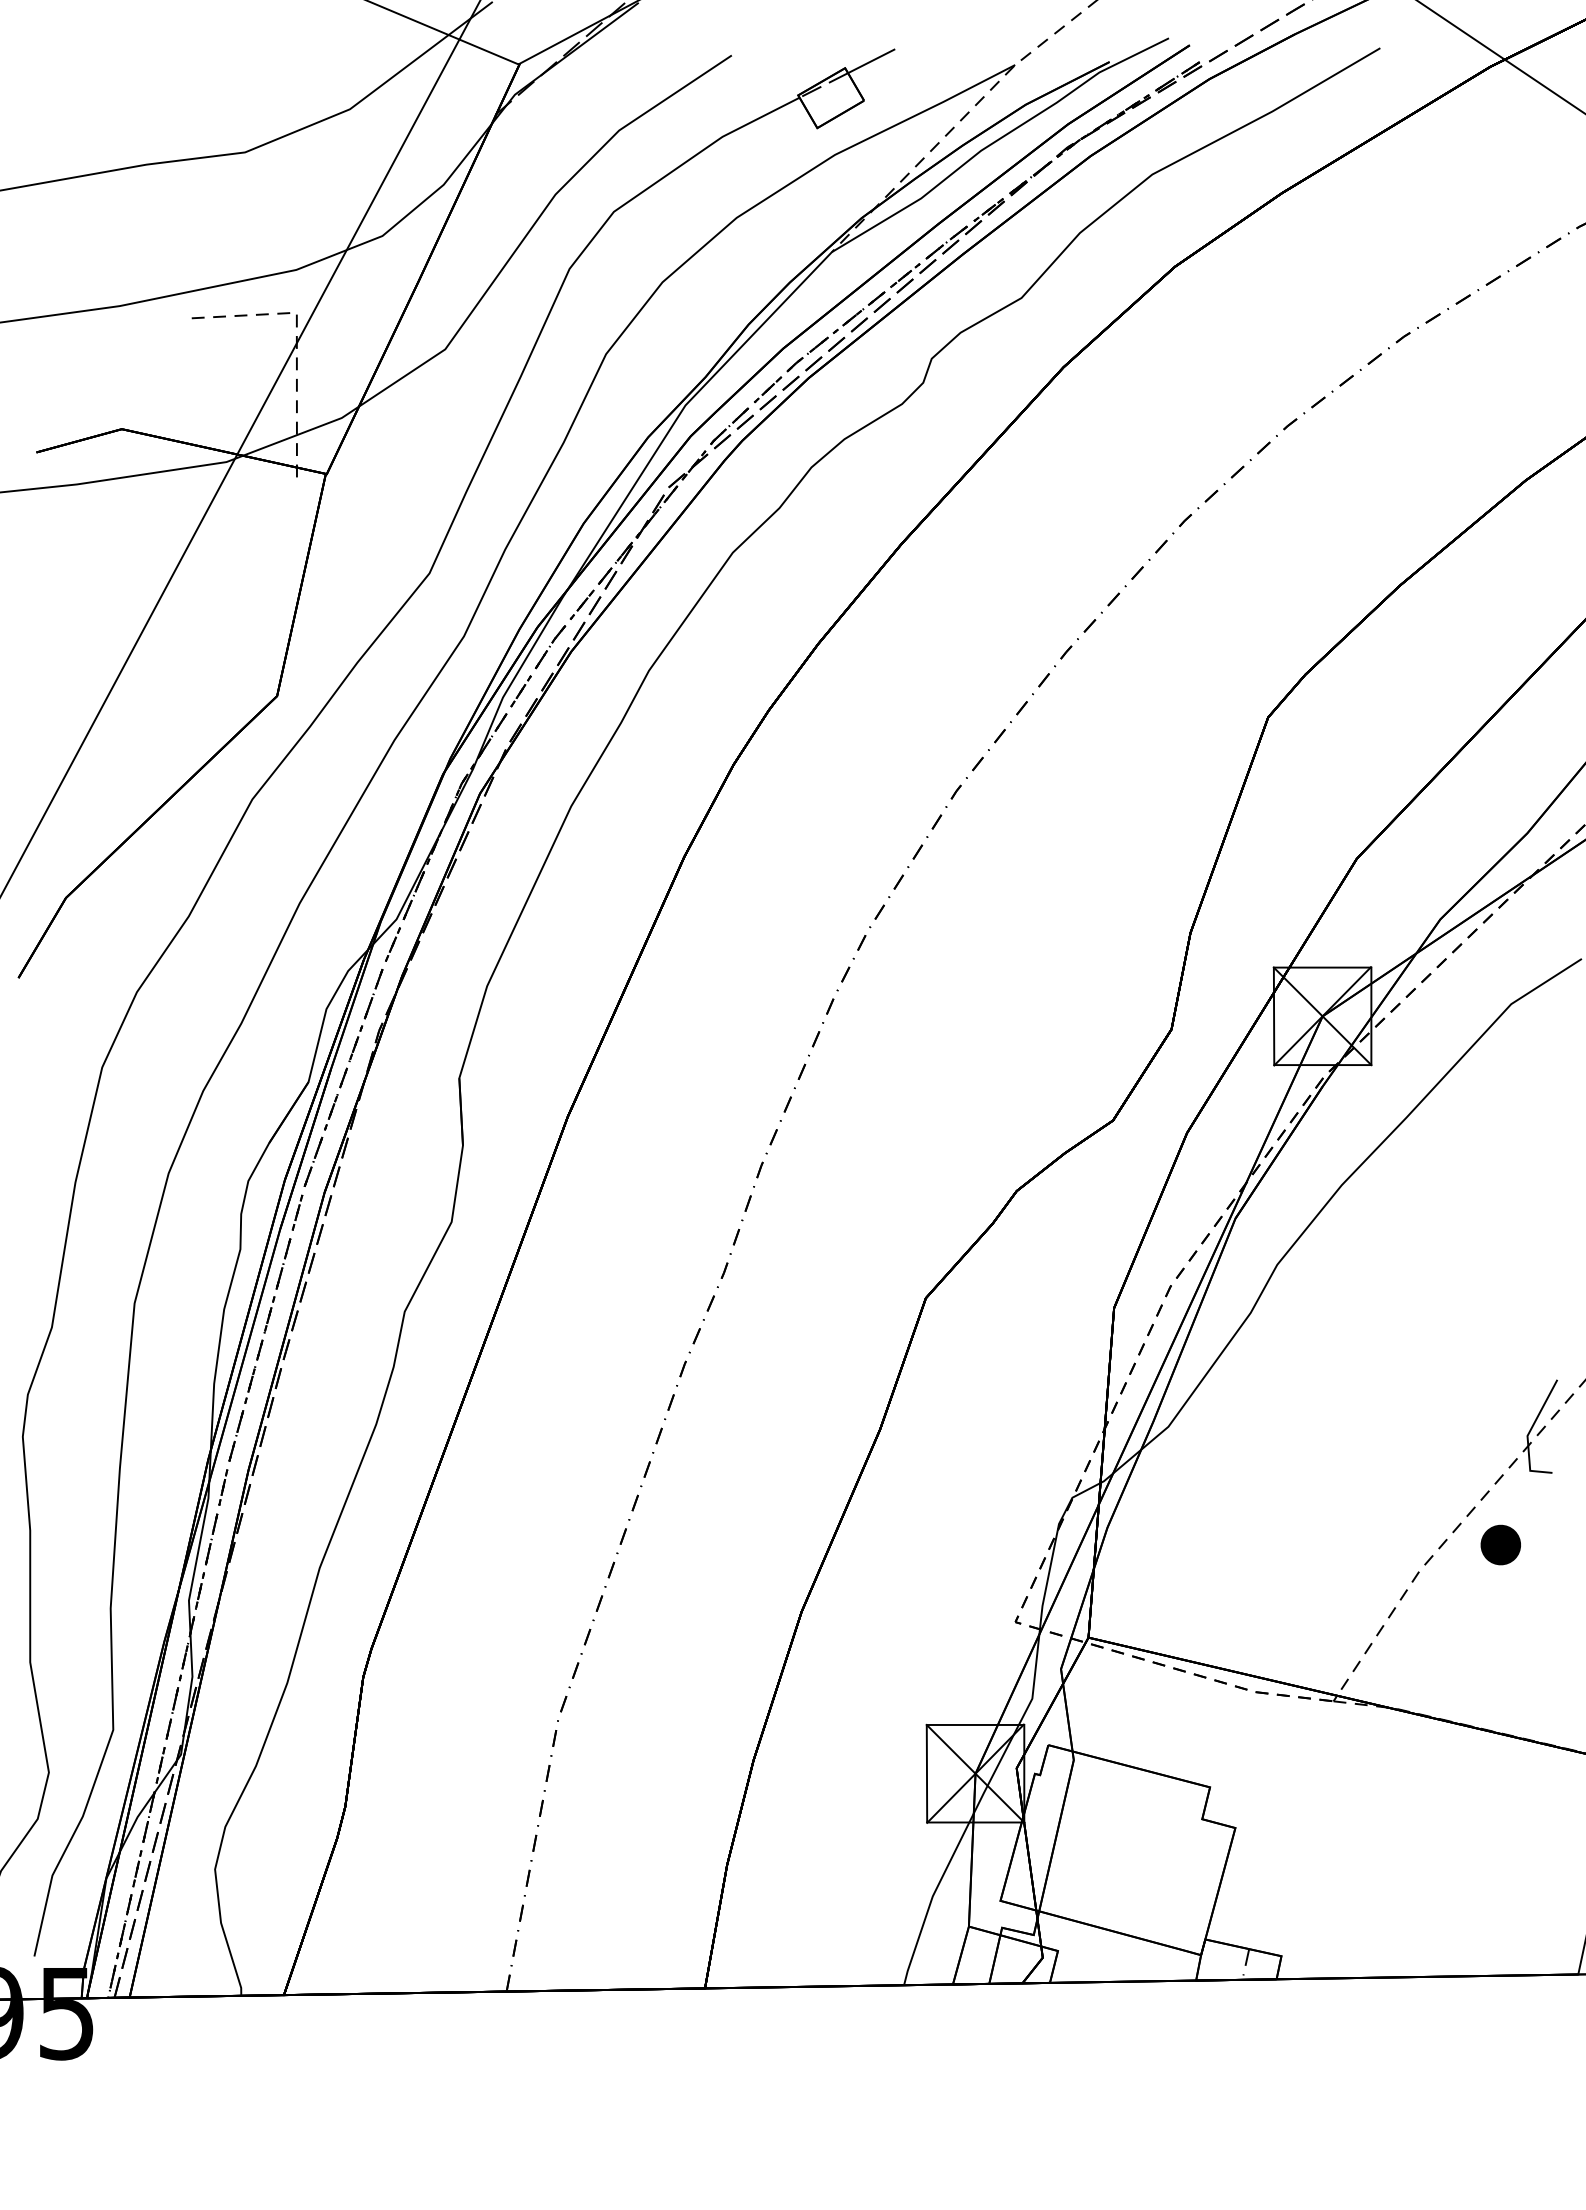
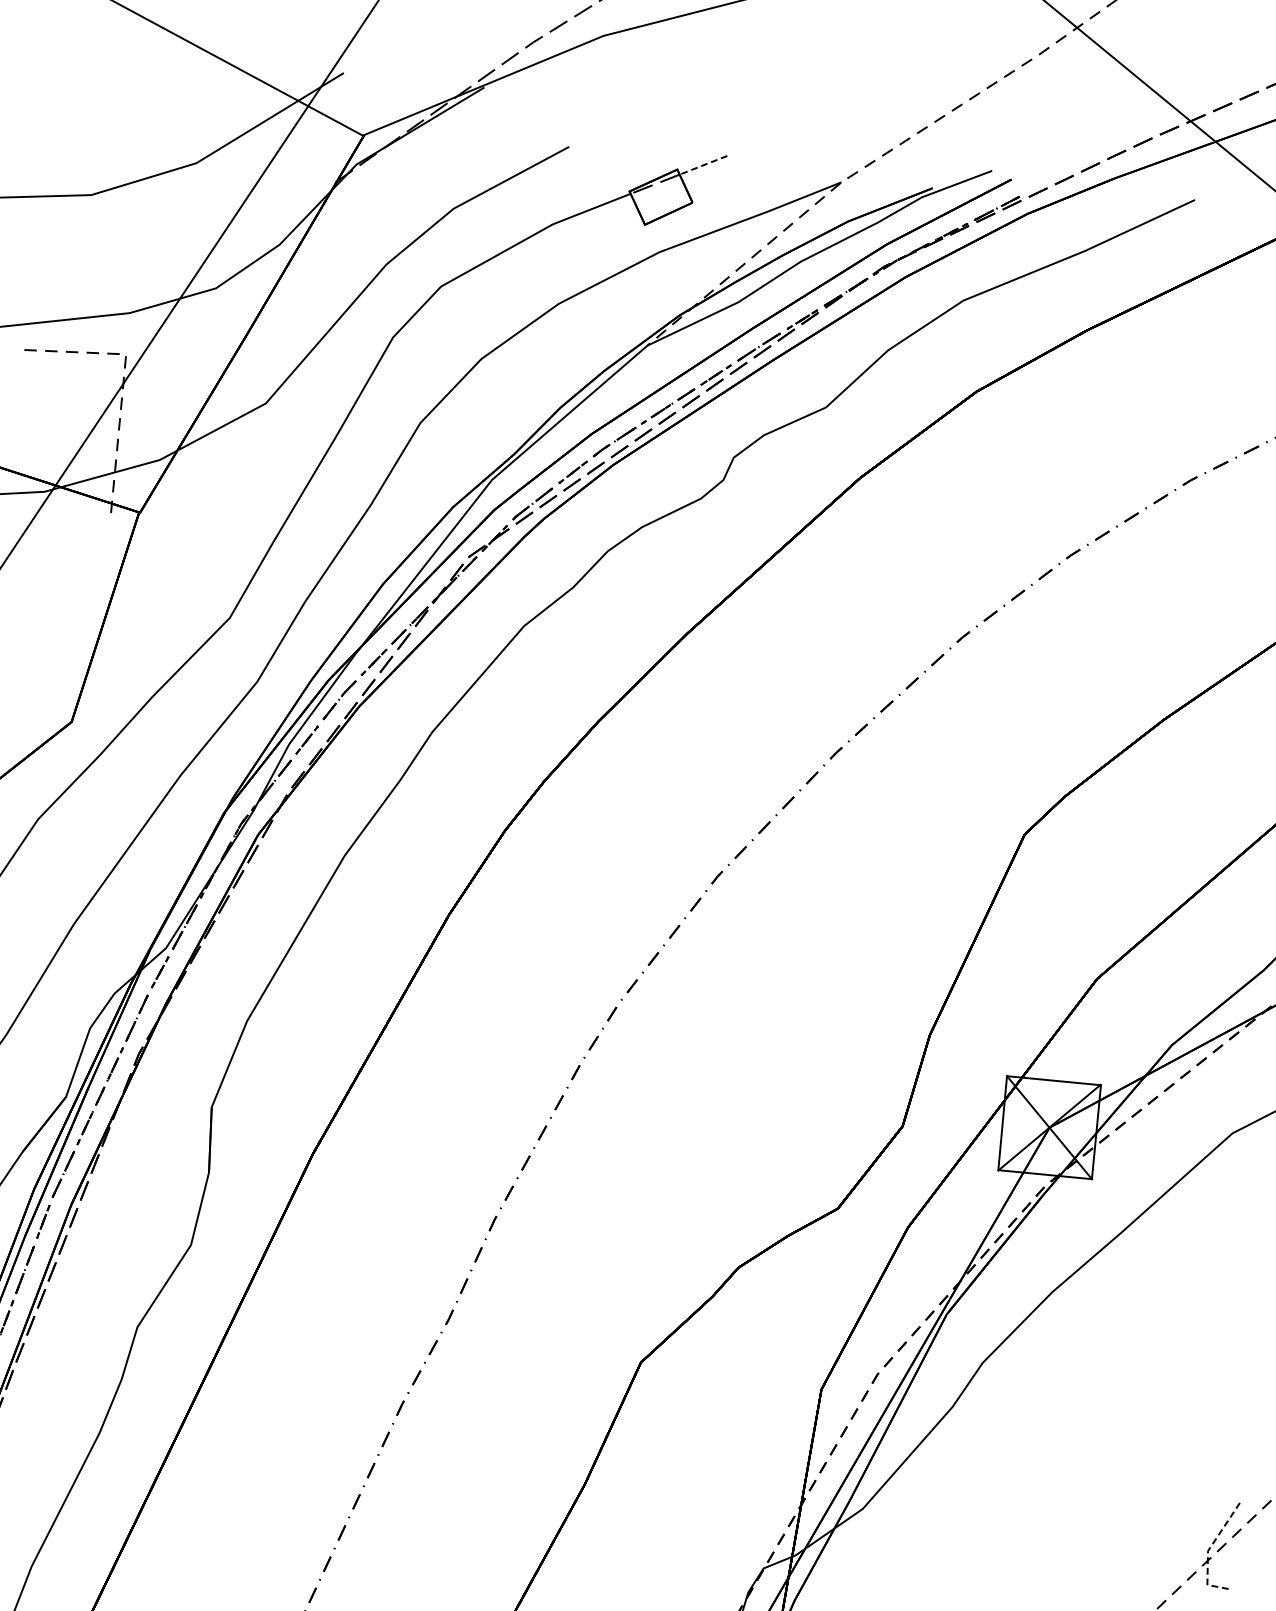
line: (871, 61) -> (703, 165), solid -> dashed
line: (1528, 1434) -> (1209, 1549), solid -> dashed

